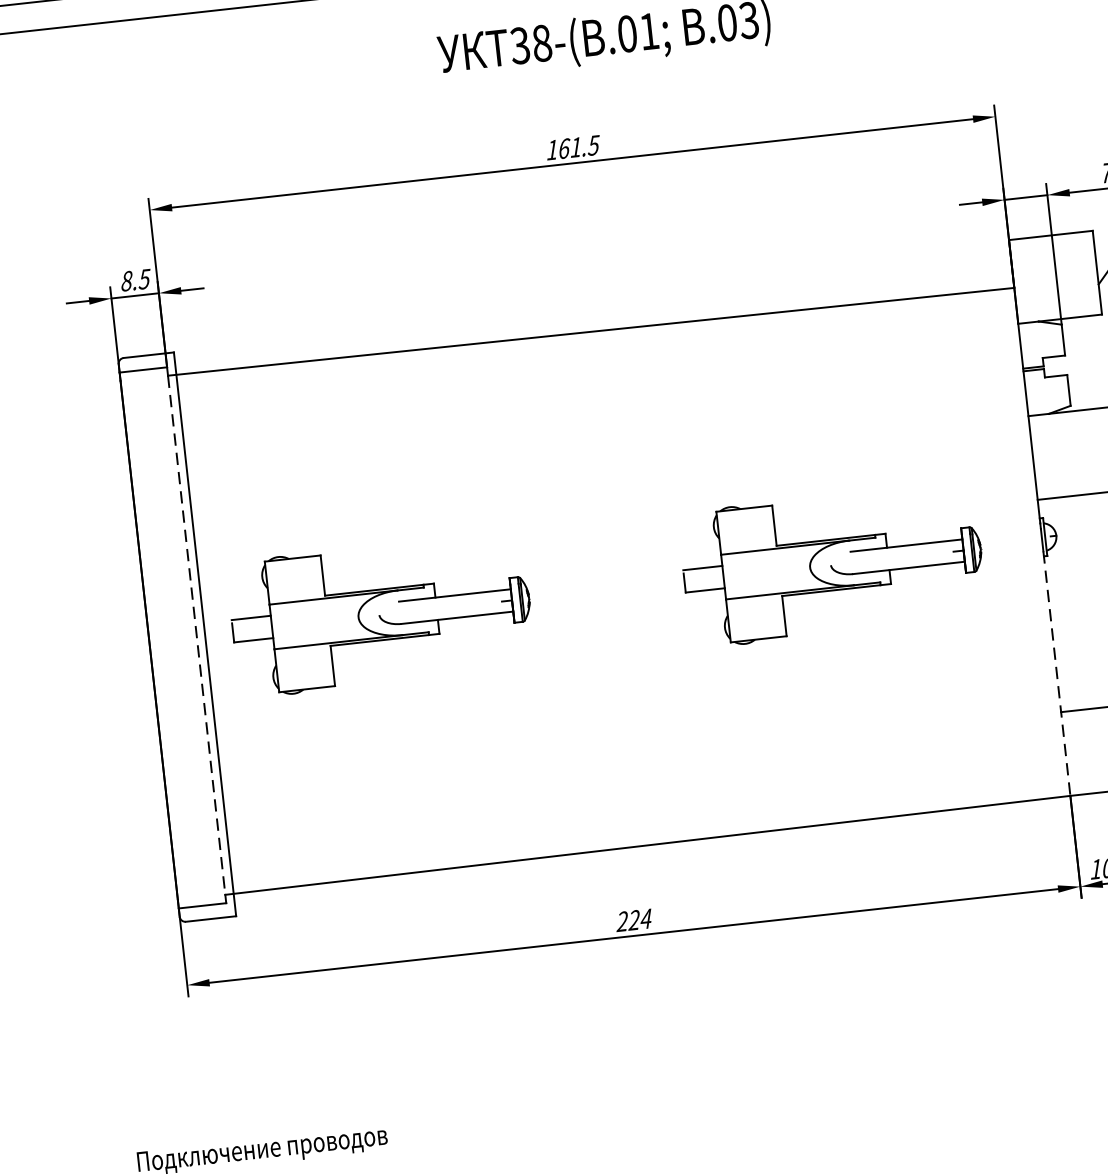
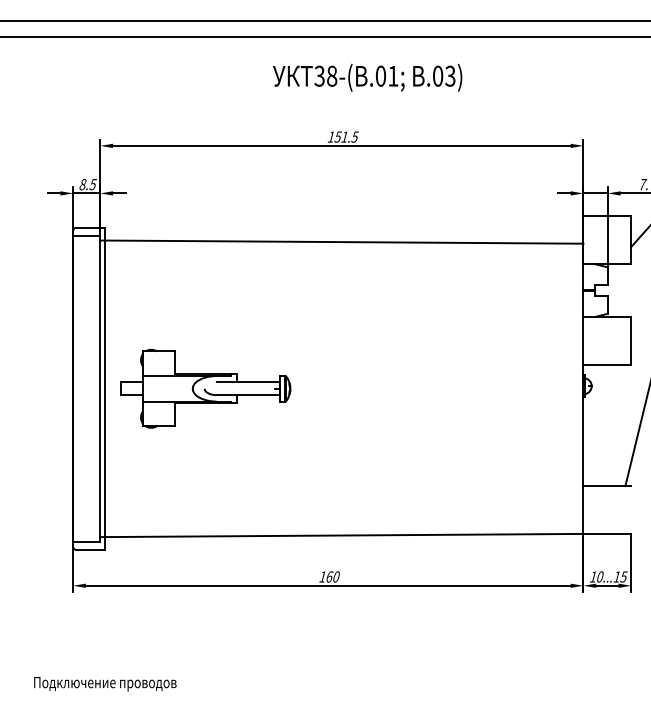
text: (563, 147) -> (337, 136), 161.5 -> 151.5
part: (832, 564) -> (463, 388), removed
line: (197, 636) -> (100, 389), dashed -> solid
line: (1057, 674) -> (583, 464), dashed -> solid
text: (632, 919) -> (328, 576), 224 -> 160

